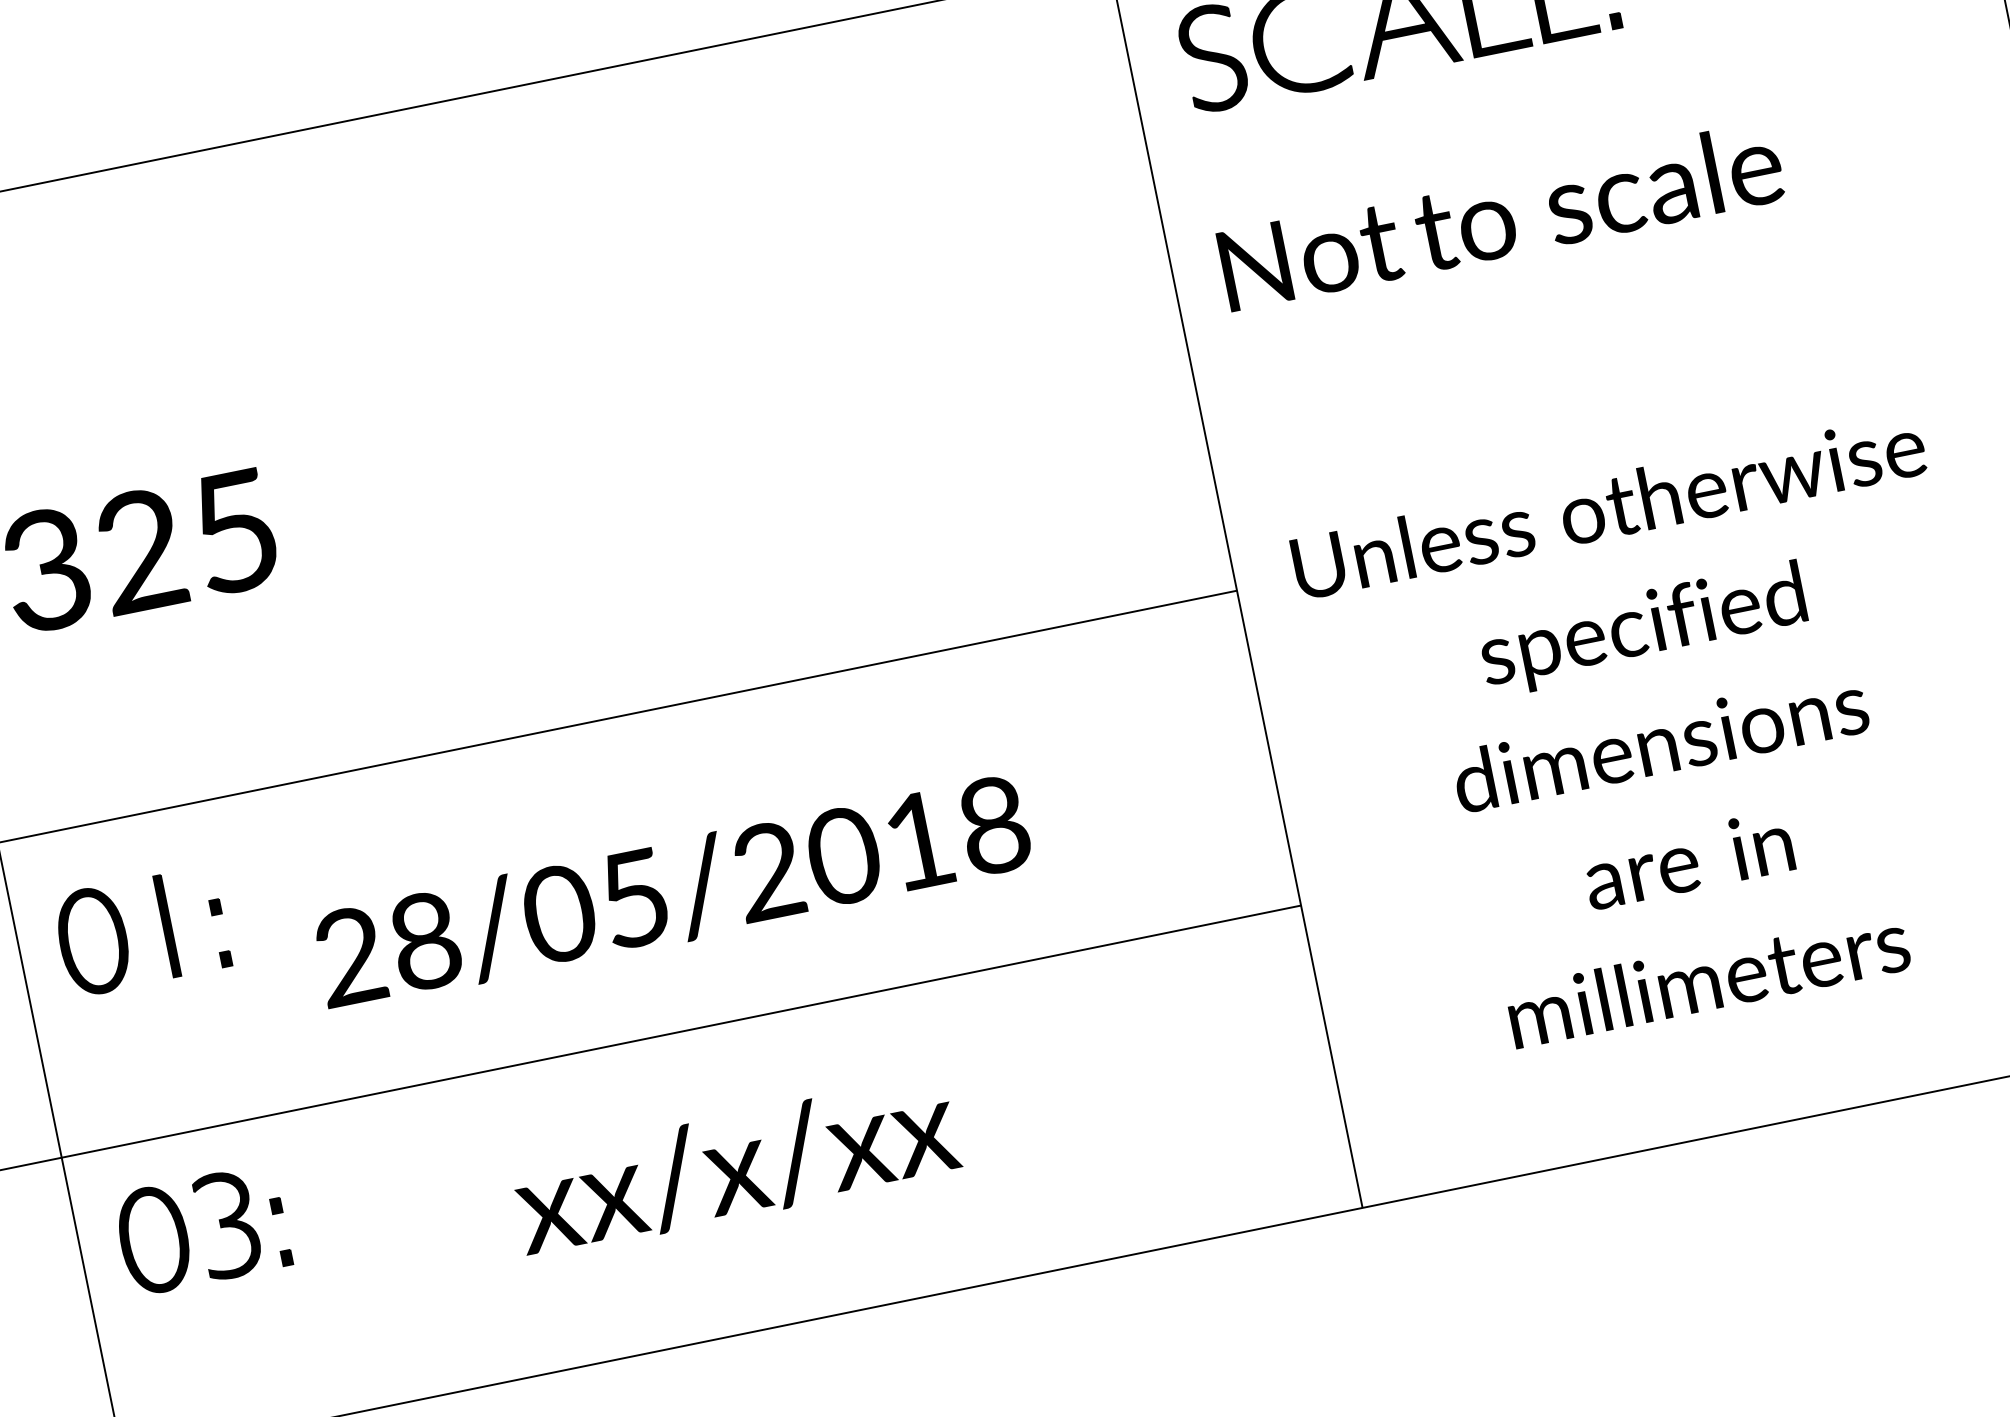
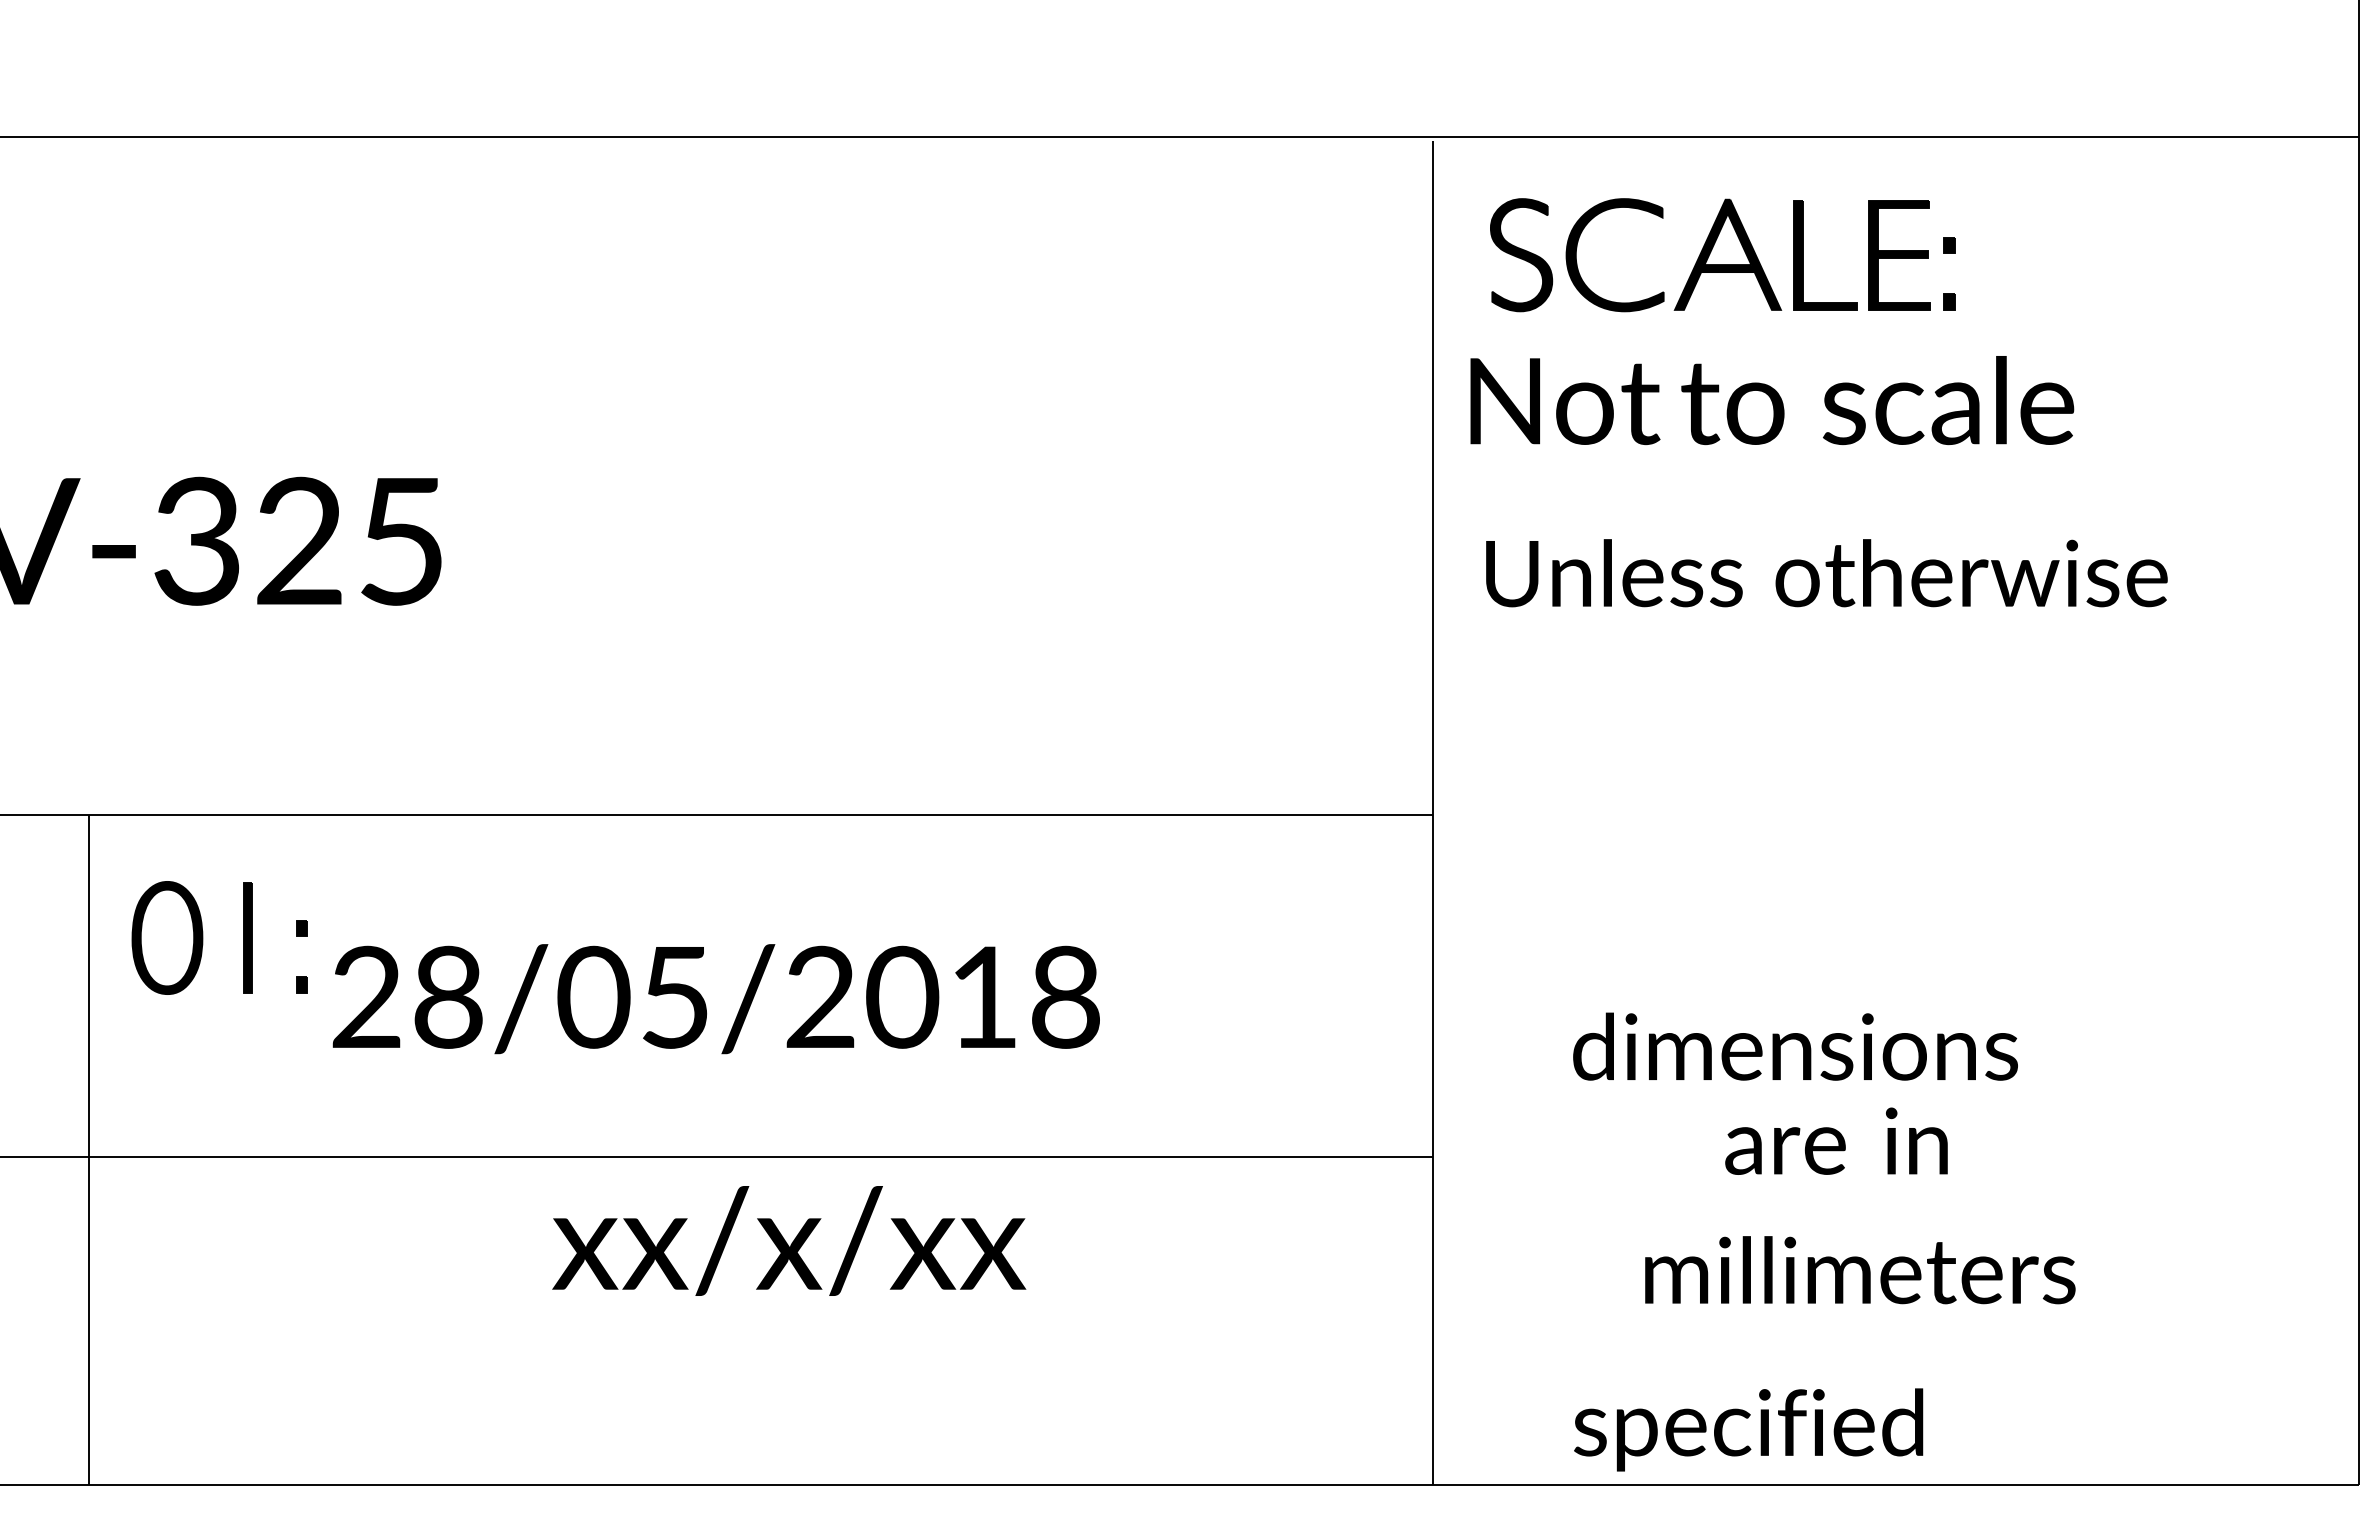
text: (1501, 215) -> (1772, 400), moved
text: (1608, 506) -> (1826, 573), moved
text: (1643, 629) -> (1748, 1429), moved
text: (1660, 741) -> (1795, 1046), moved
text: (1688, 859) -> (1836, 1140), moved
text: (671, 893) -> (715, 999), moved
text: (1708, 978) -> (1860, 1270), moved
text: (736, 1166) -> (789, 1240), moved
part: (187, 1233) -> (203, 1262), removed

